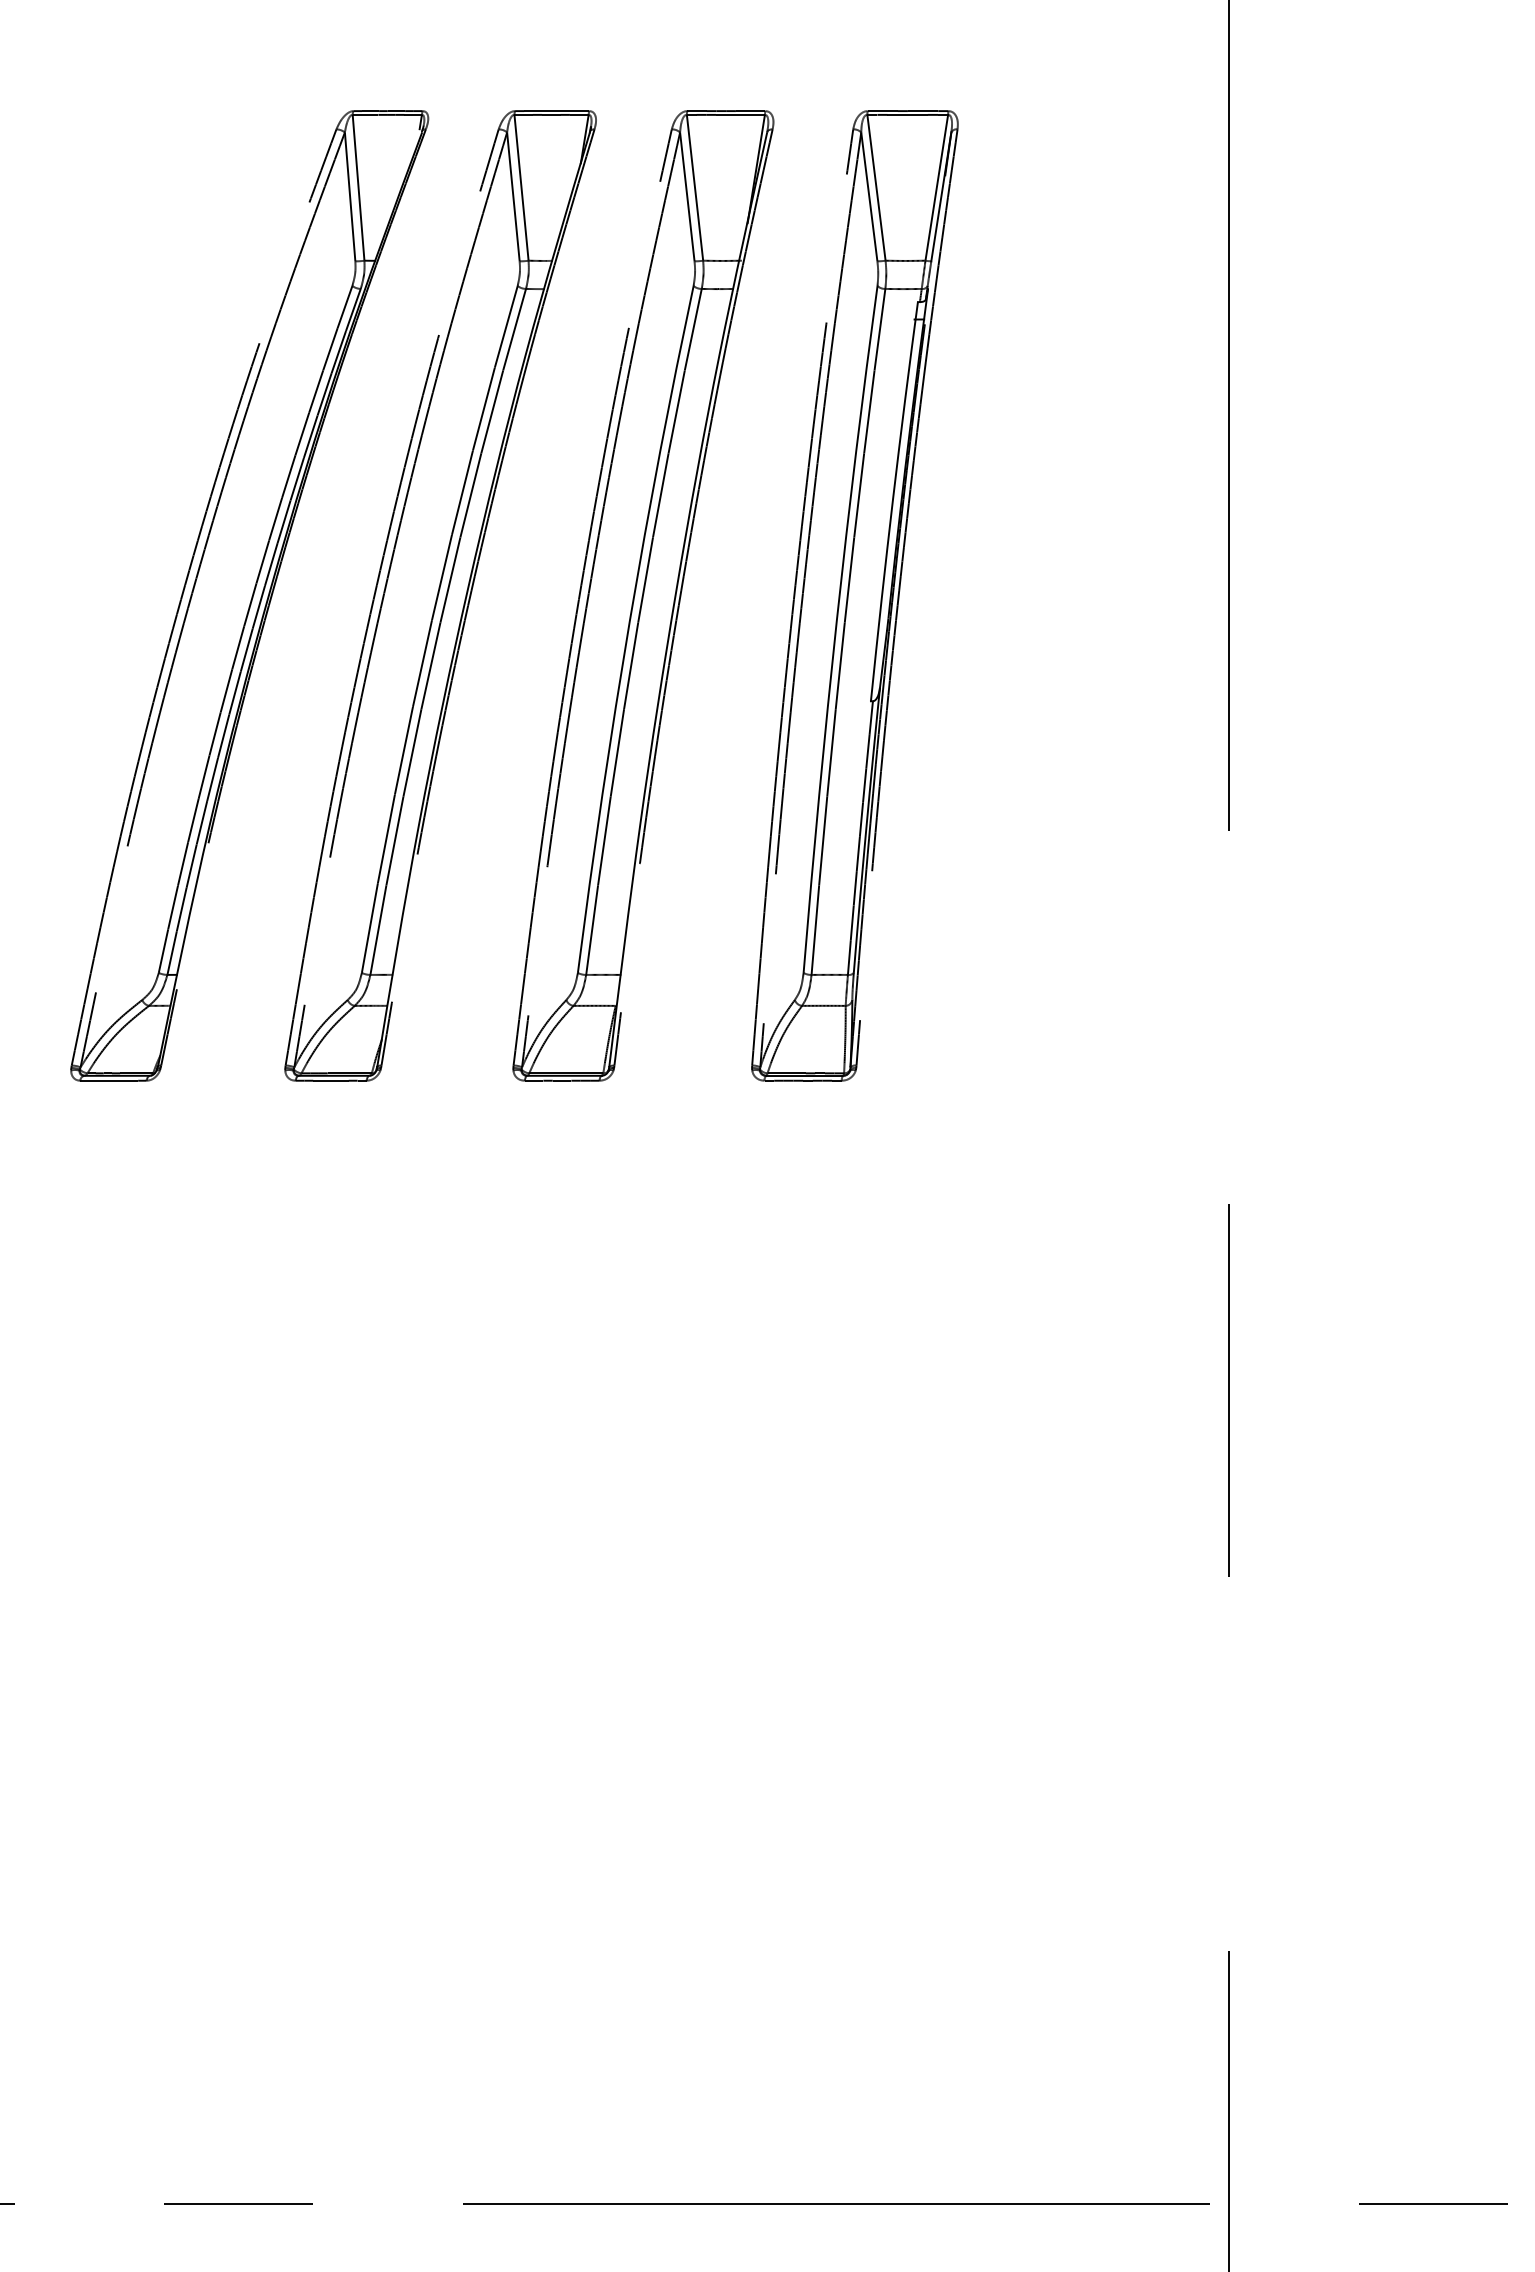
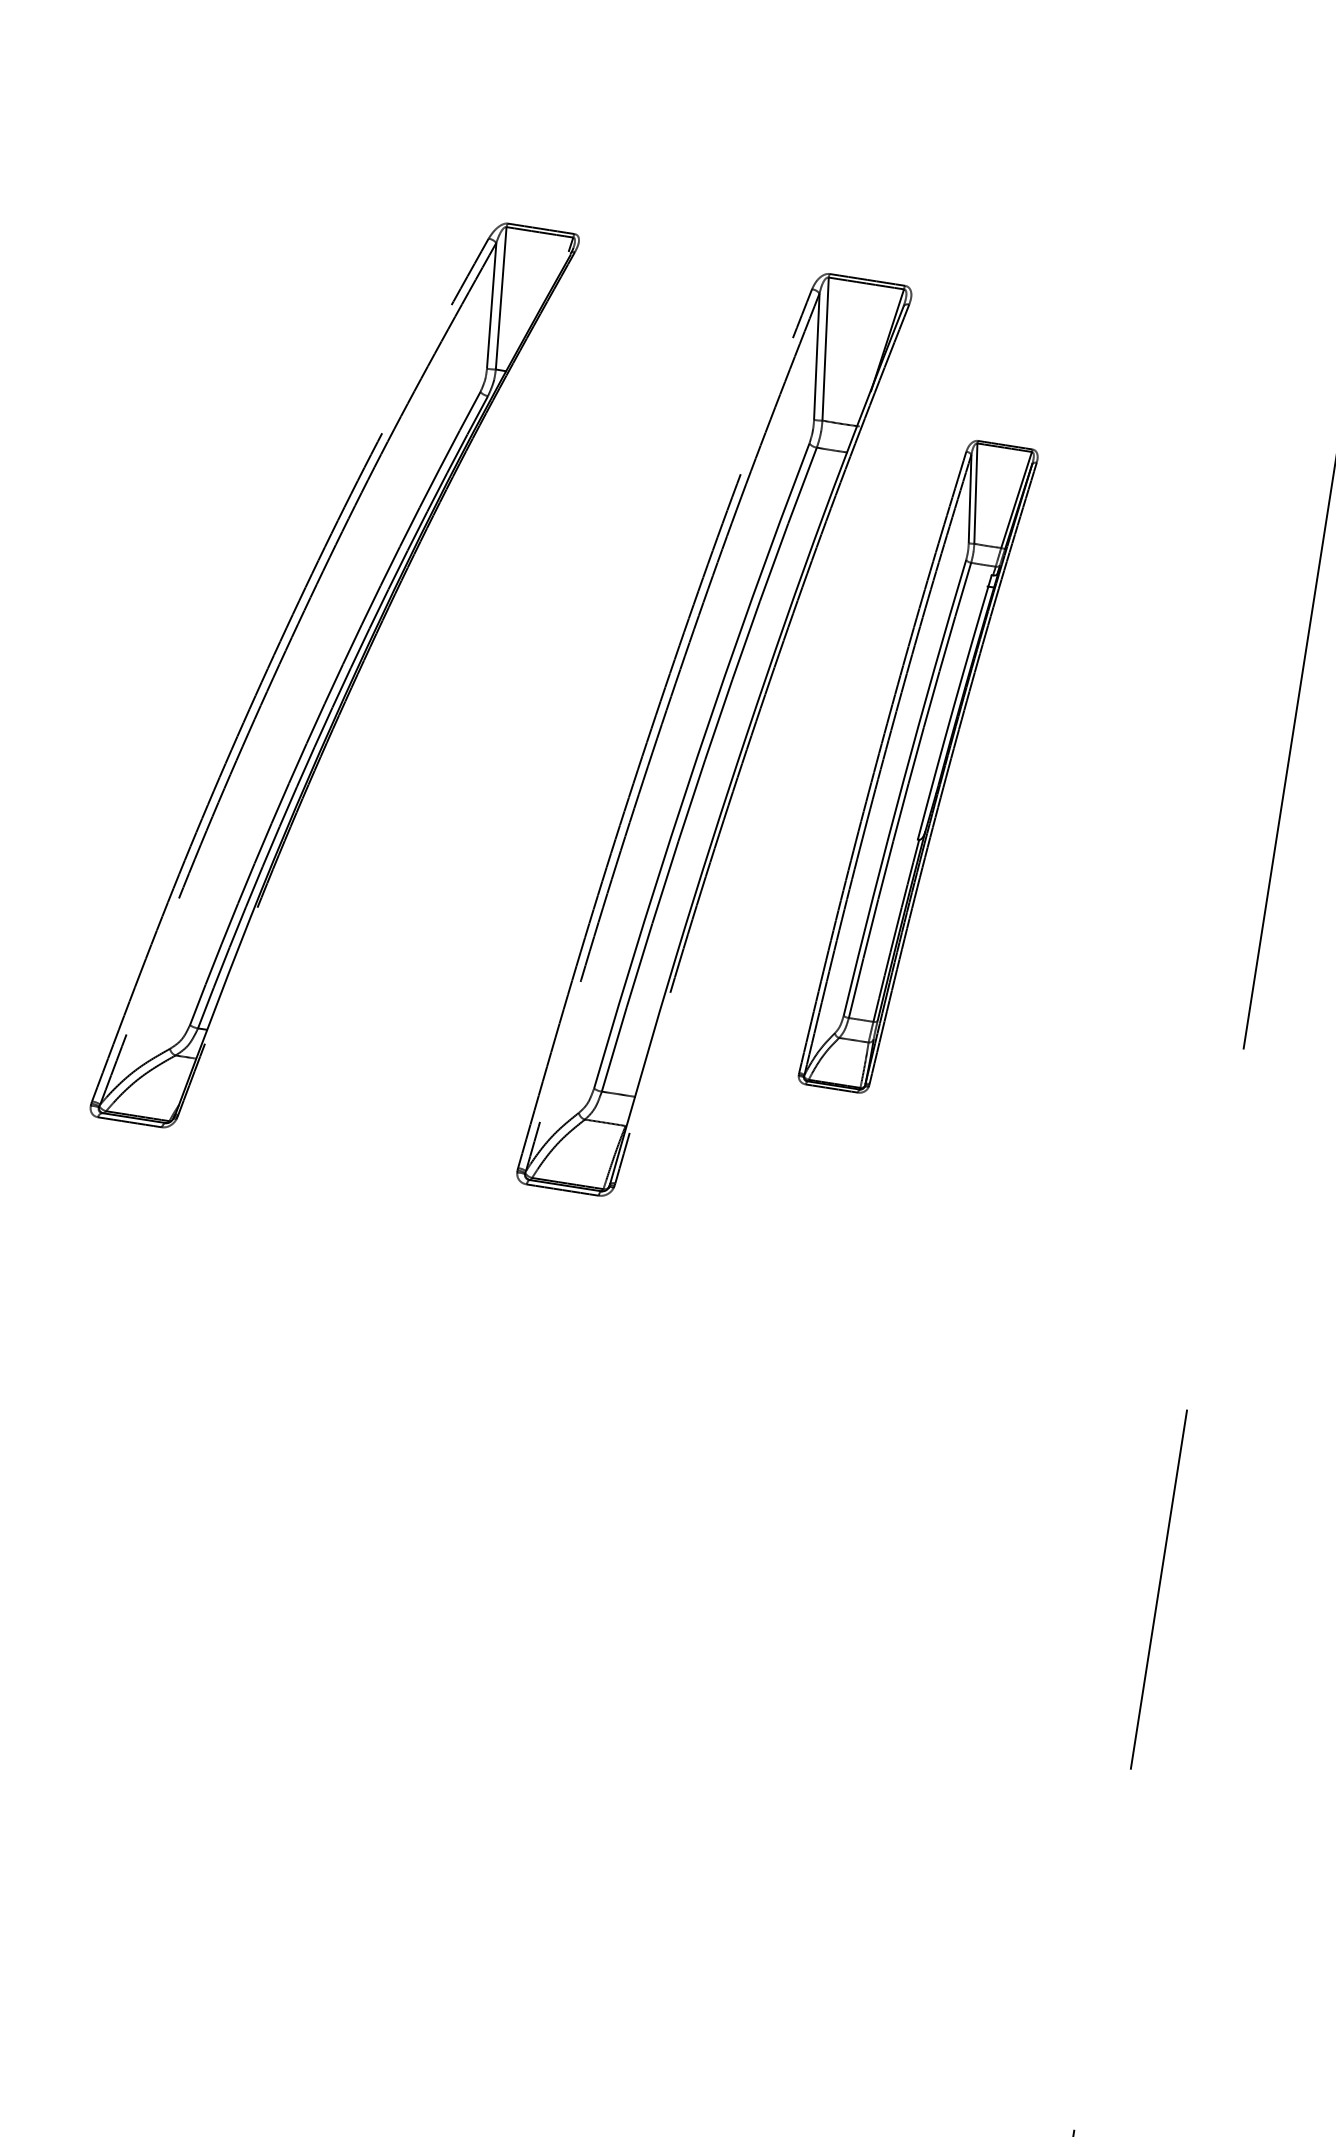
part: (440, 595) -> (518, 703), removed
part: (854, 595) -> (917, 766), size x0.7

